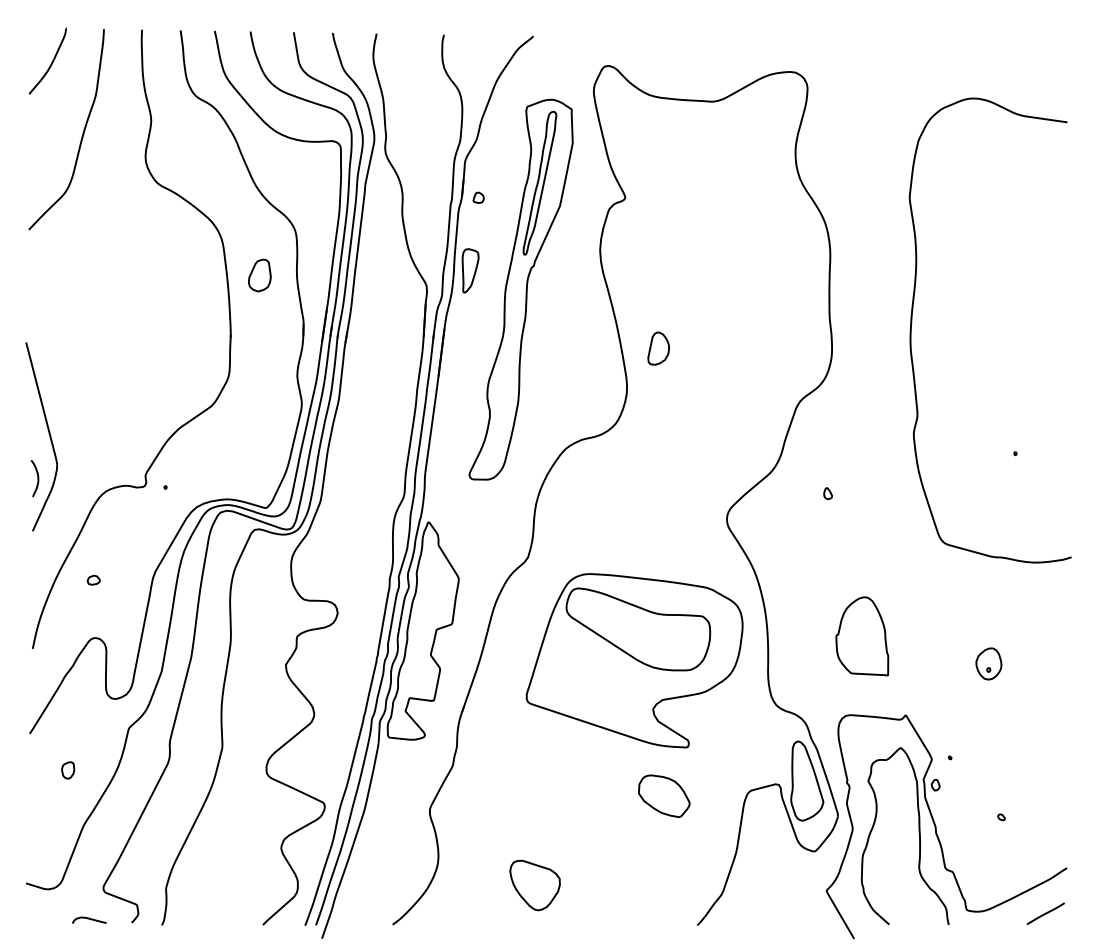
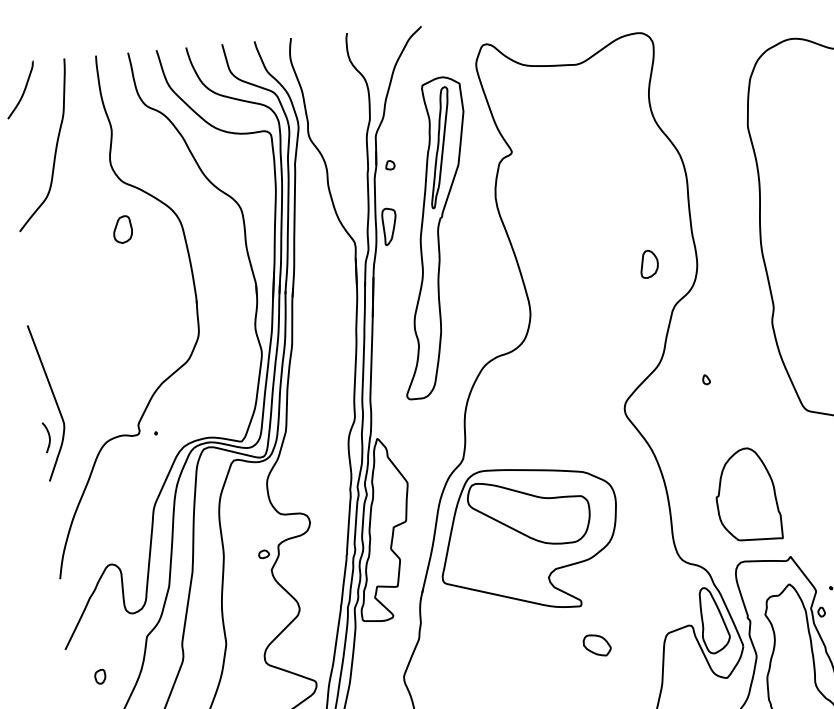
part: (259, 275) -> (122, 229), moved
part: (658, 348) -> (649, 264), moved
part: (93, 579) -> (263, 553), moved
part: (862, 636) -> (747, 495), size x1.43
part: (634, 660) -> (529, 538), moved
part: (663, 796) -> (596, 645), size x0.62

